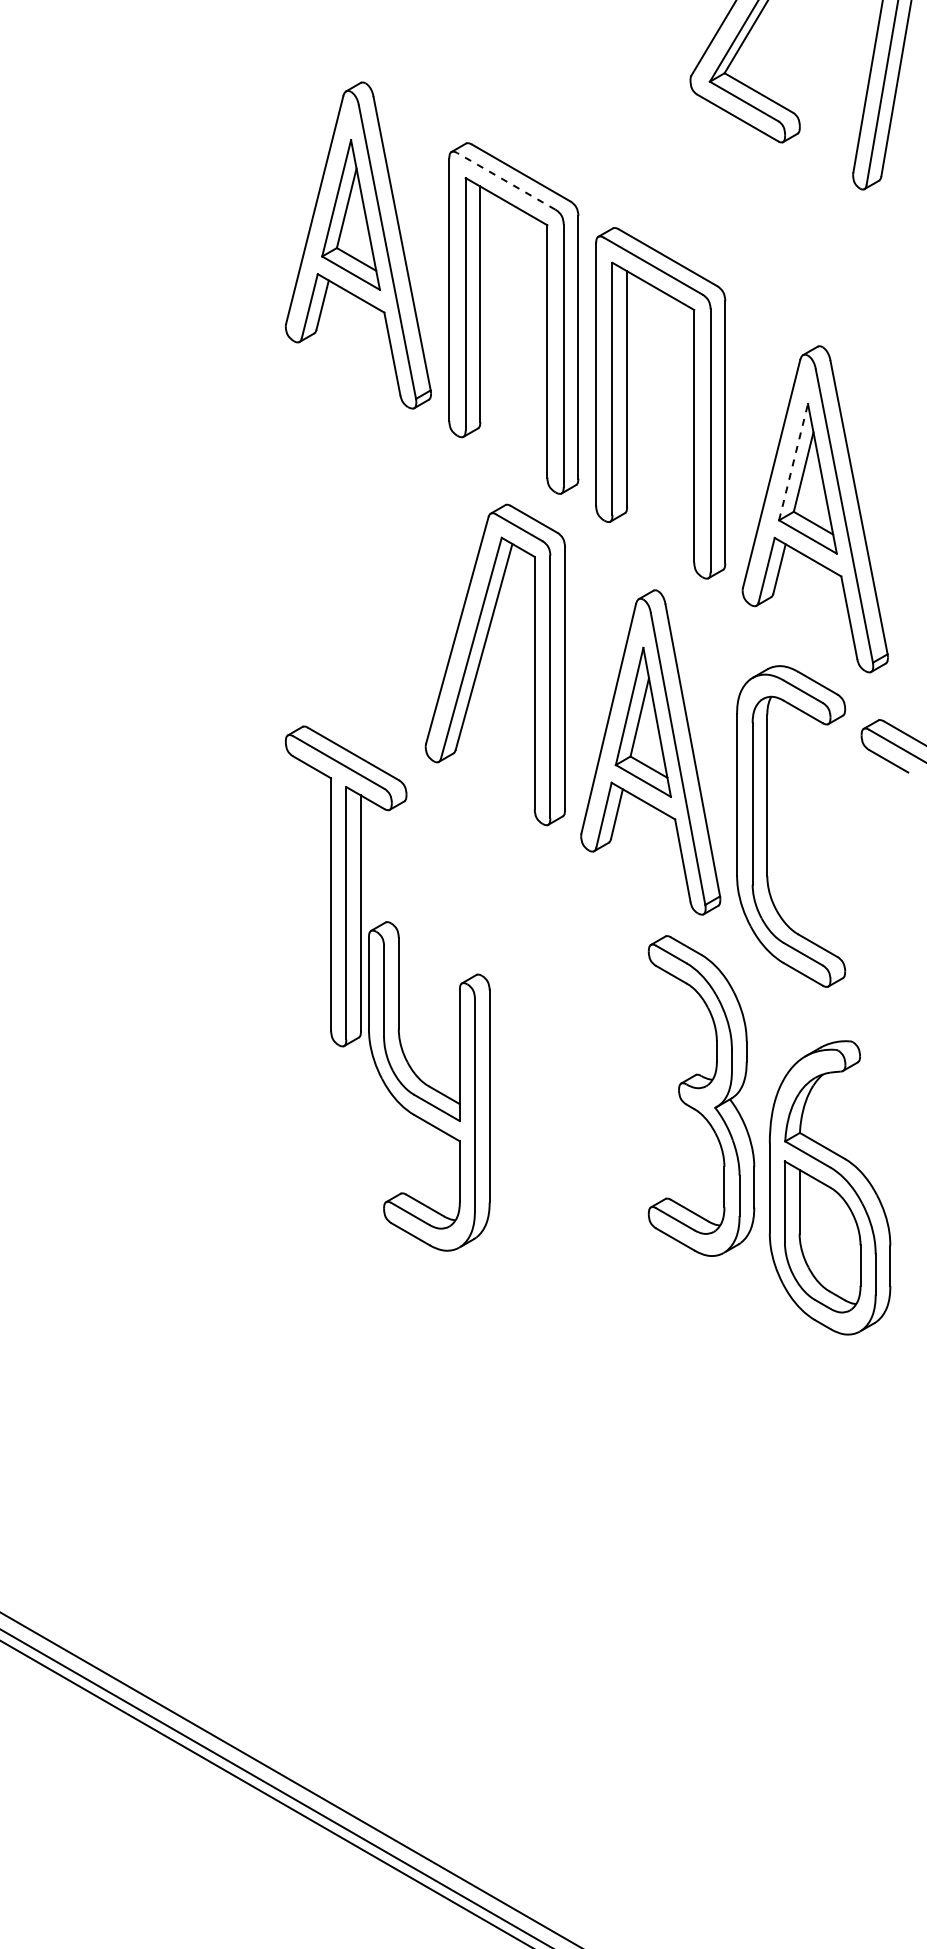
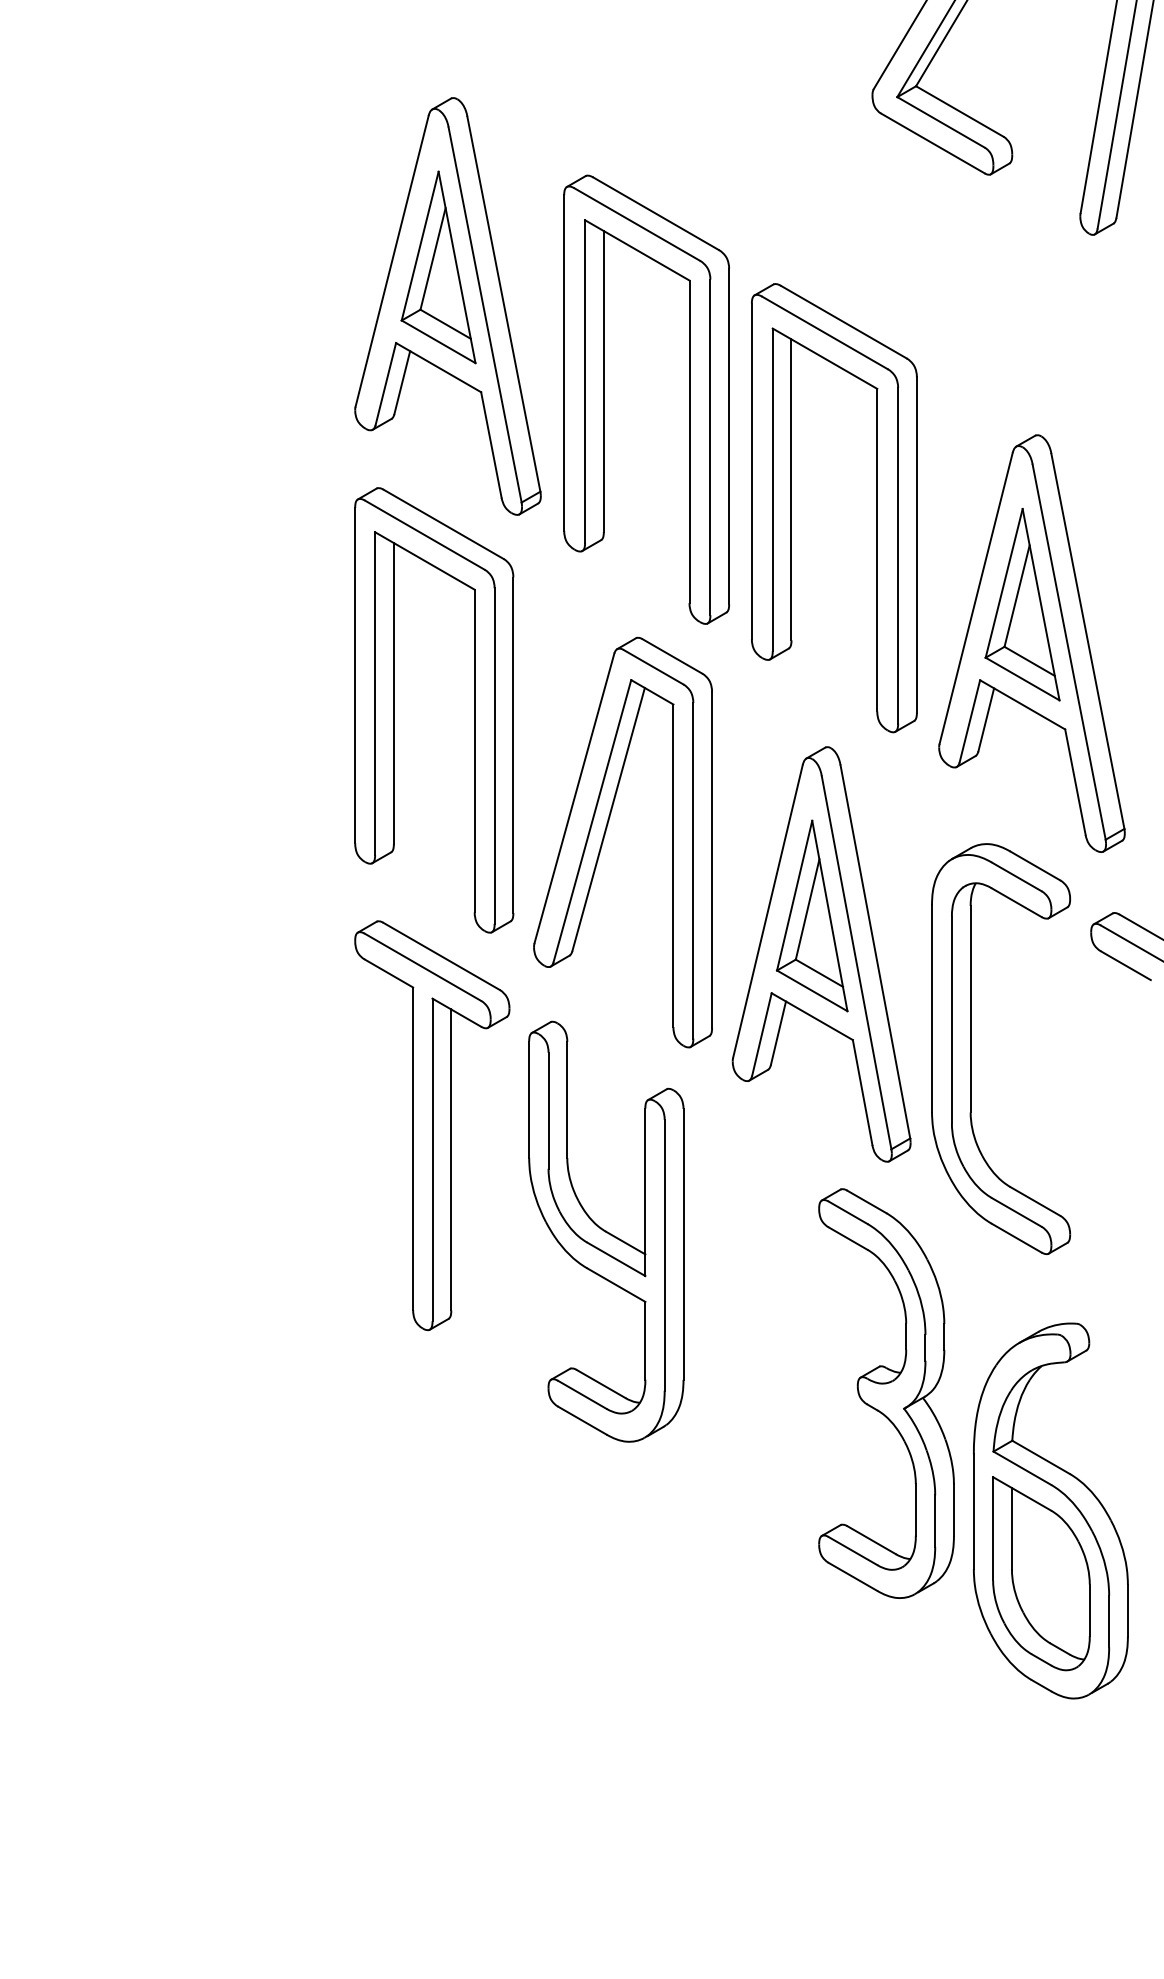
line: (506, 181) -> (637, 224), dashed -> solid
line: (793, 462) -> (1004, 583), dashed -> solid
part: (316, 561) -> (394, 710), added
part: (429, 1086) -> (606, 1231), moved

